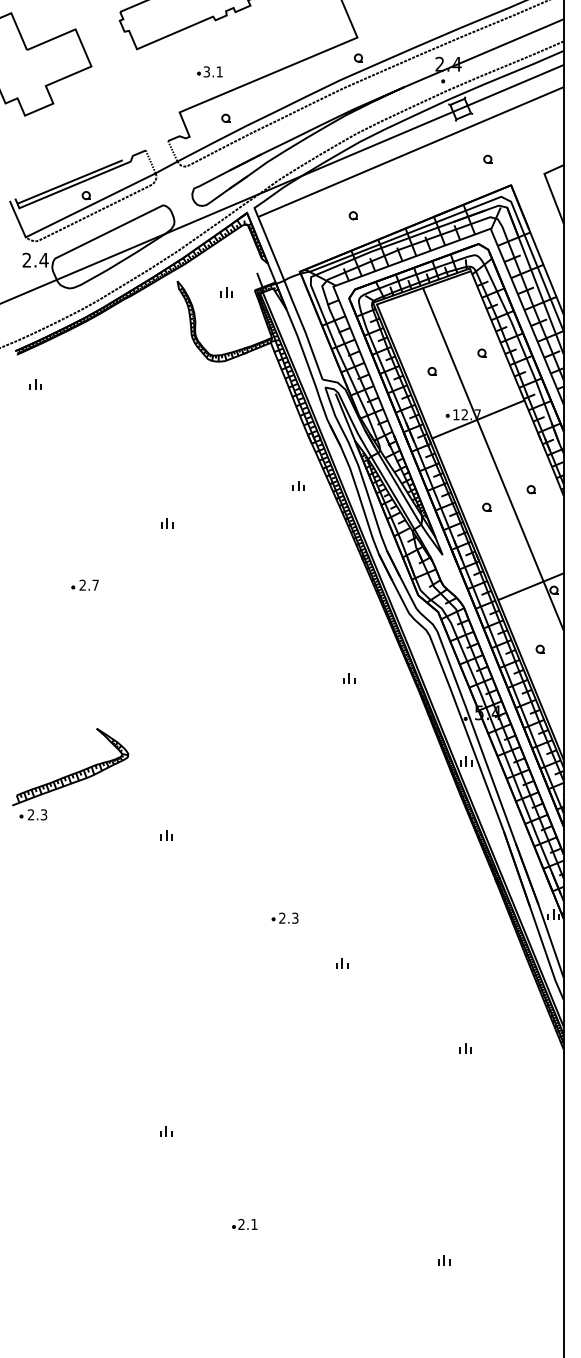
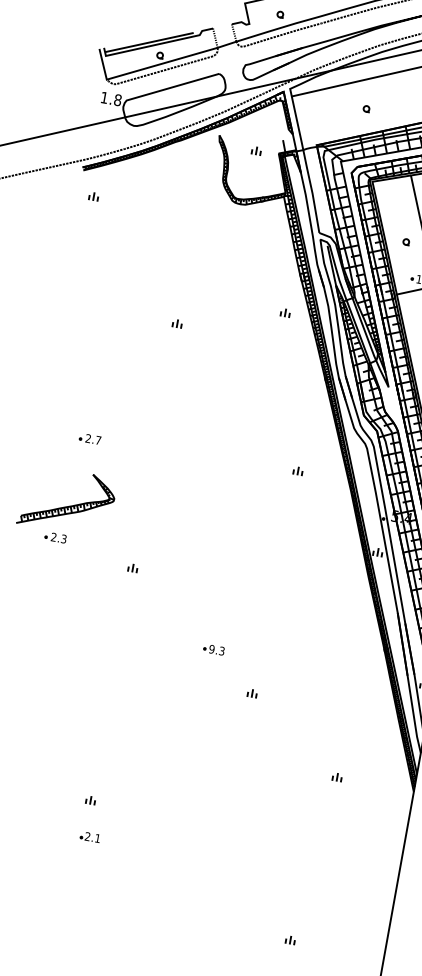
text: (35, 259) -> (111, 98), 2.4 -> 1.8
part: (84, 584) -> (89, 438), moved
part: (33, 814) -> (55, 537), moved
text: (282, 917) -> (212, 648), 2.3 -> 9.3
part: (244, 1223) -> (90, 836), moved

